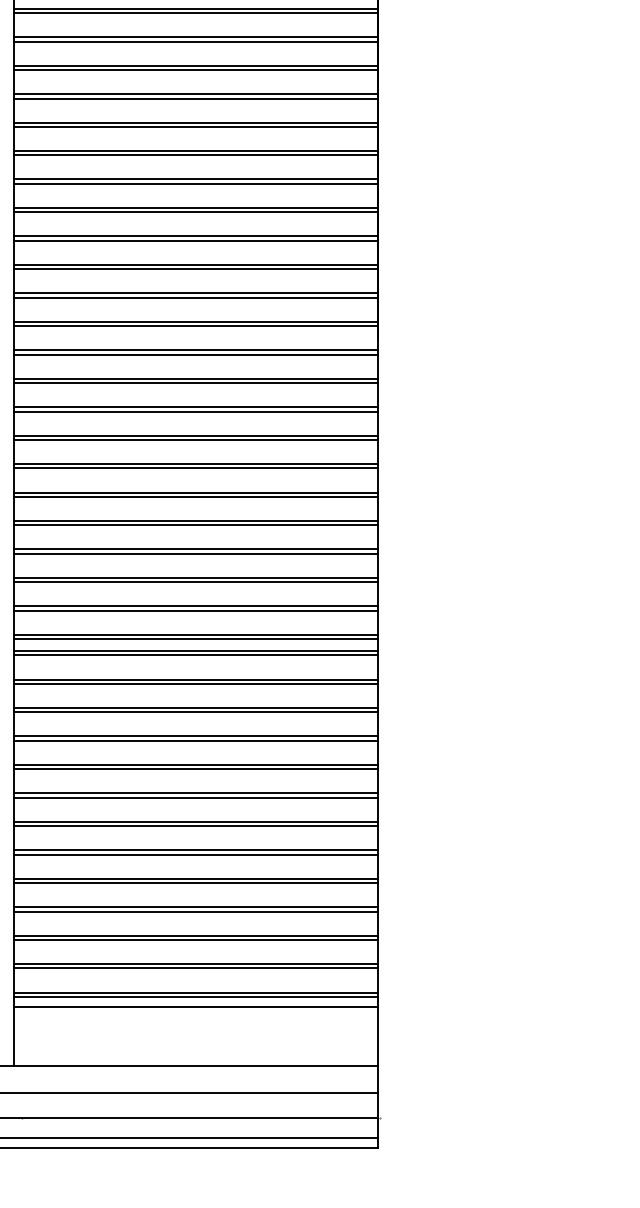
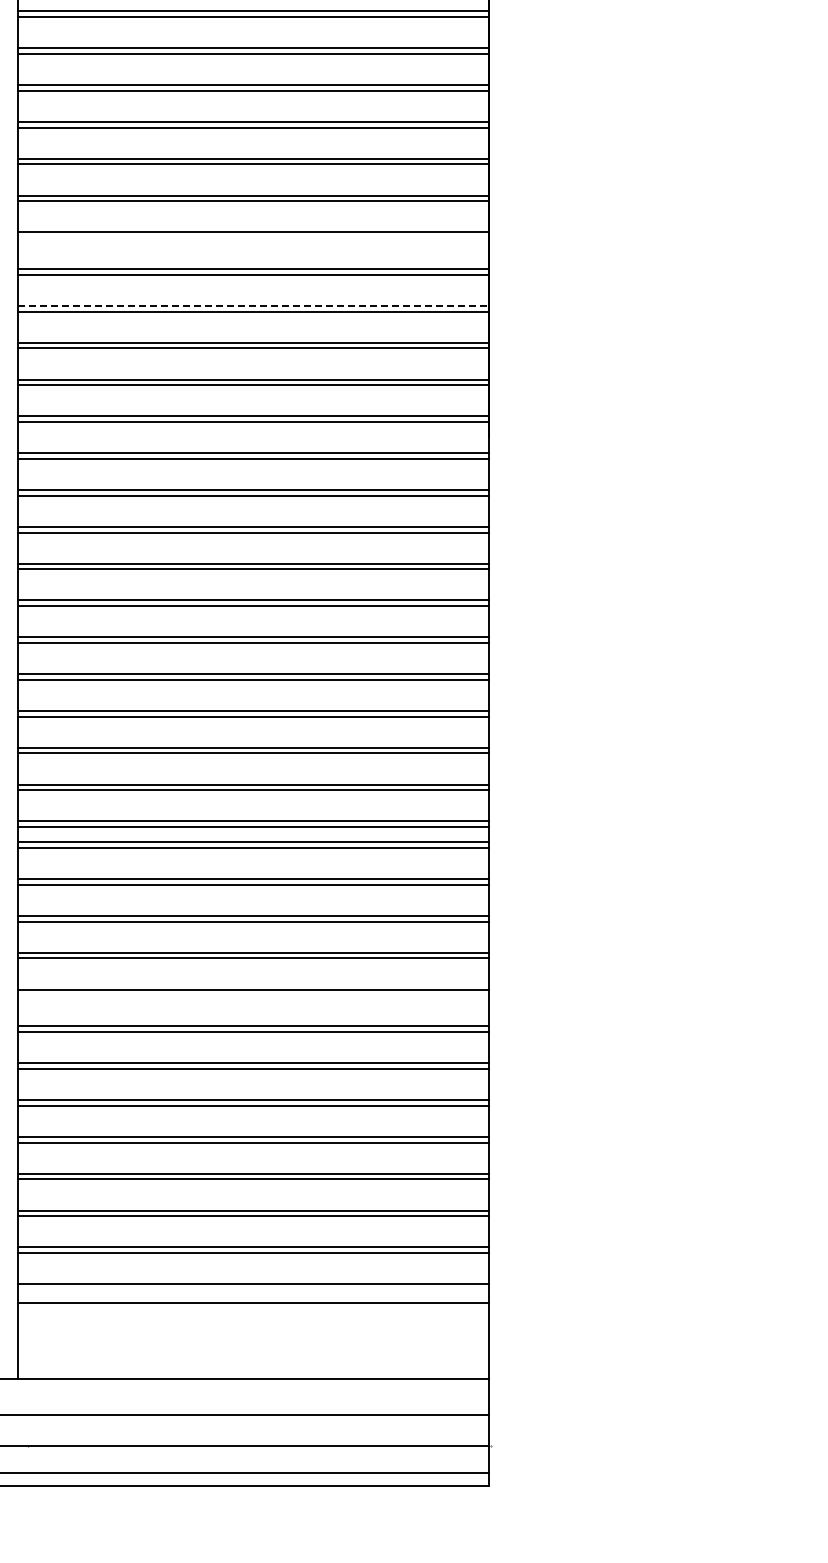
line: (195, 184) -> (253, 238), removed
line: (196, 236) -> (254, 305), solid -> dashed
line: (195, 769) -> (253, 995), removed
line: (195, 996) -> (253, 1289), removed

